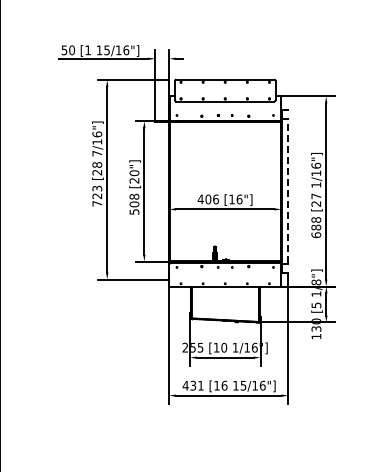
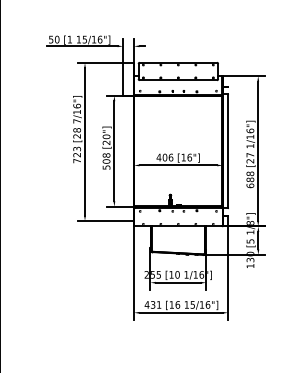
line: (288, 191) -> (228, 151), dashed -> solid

